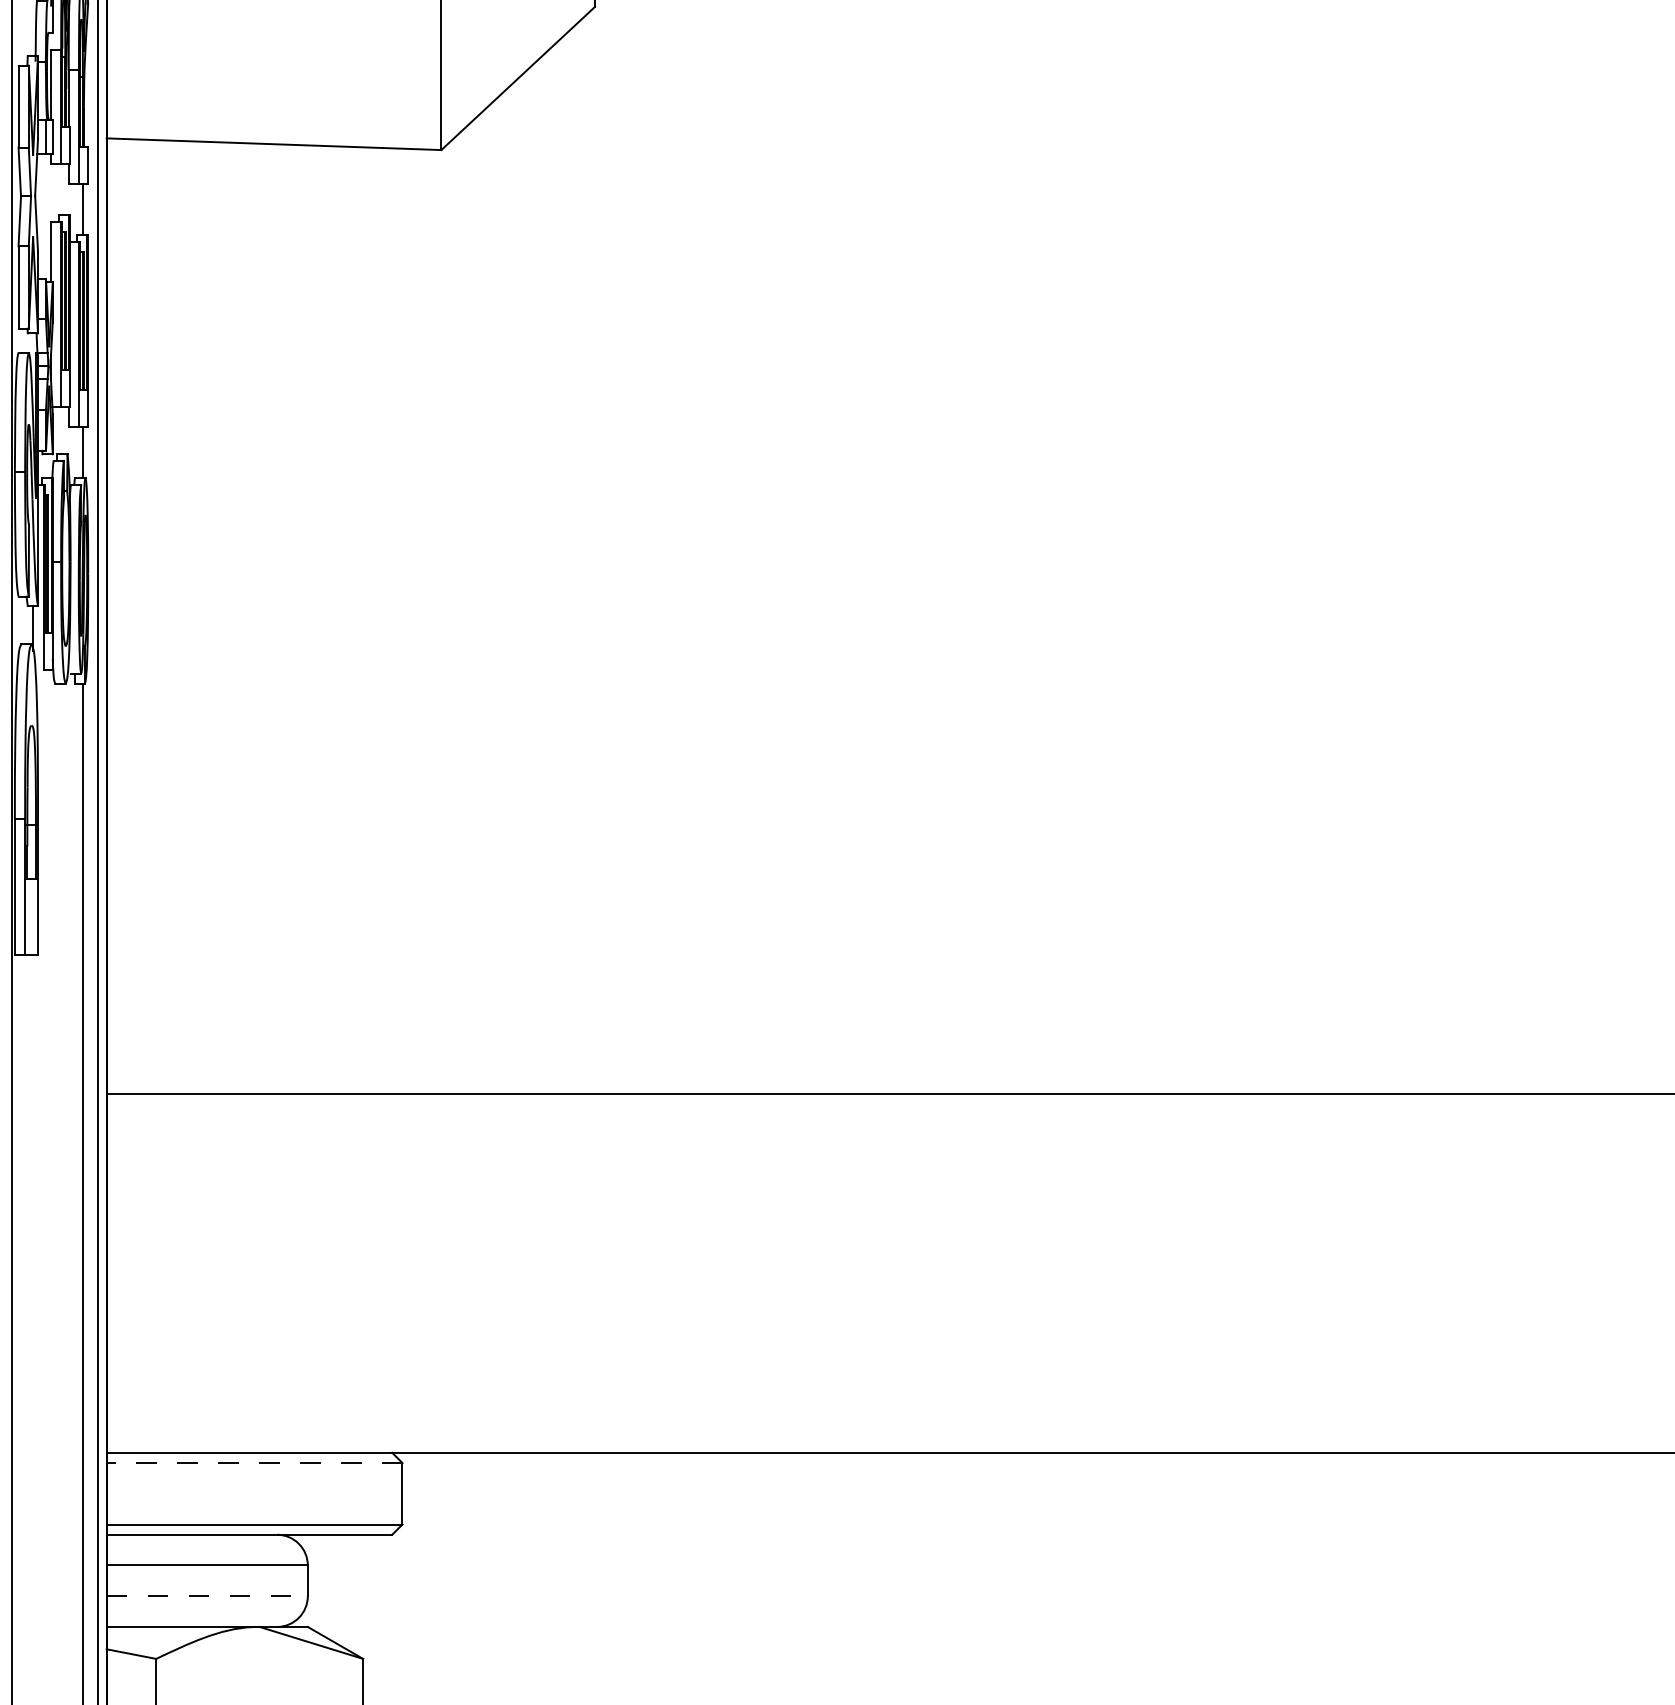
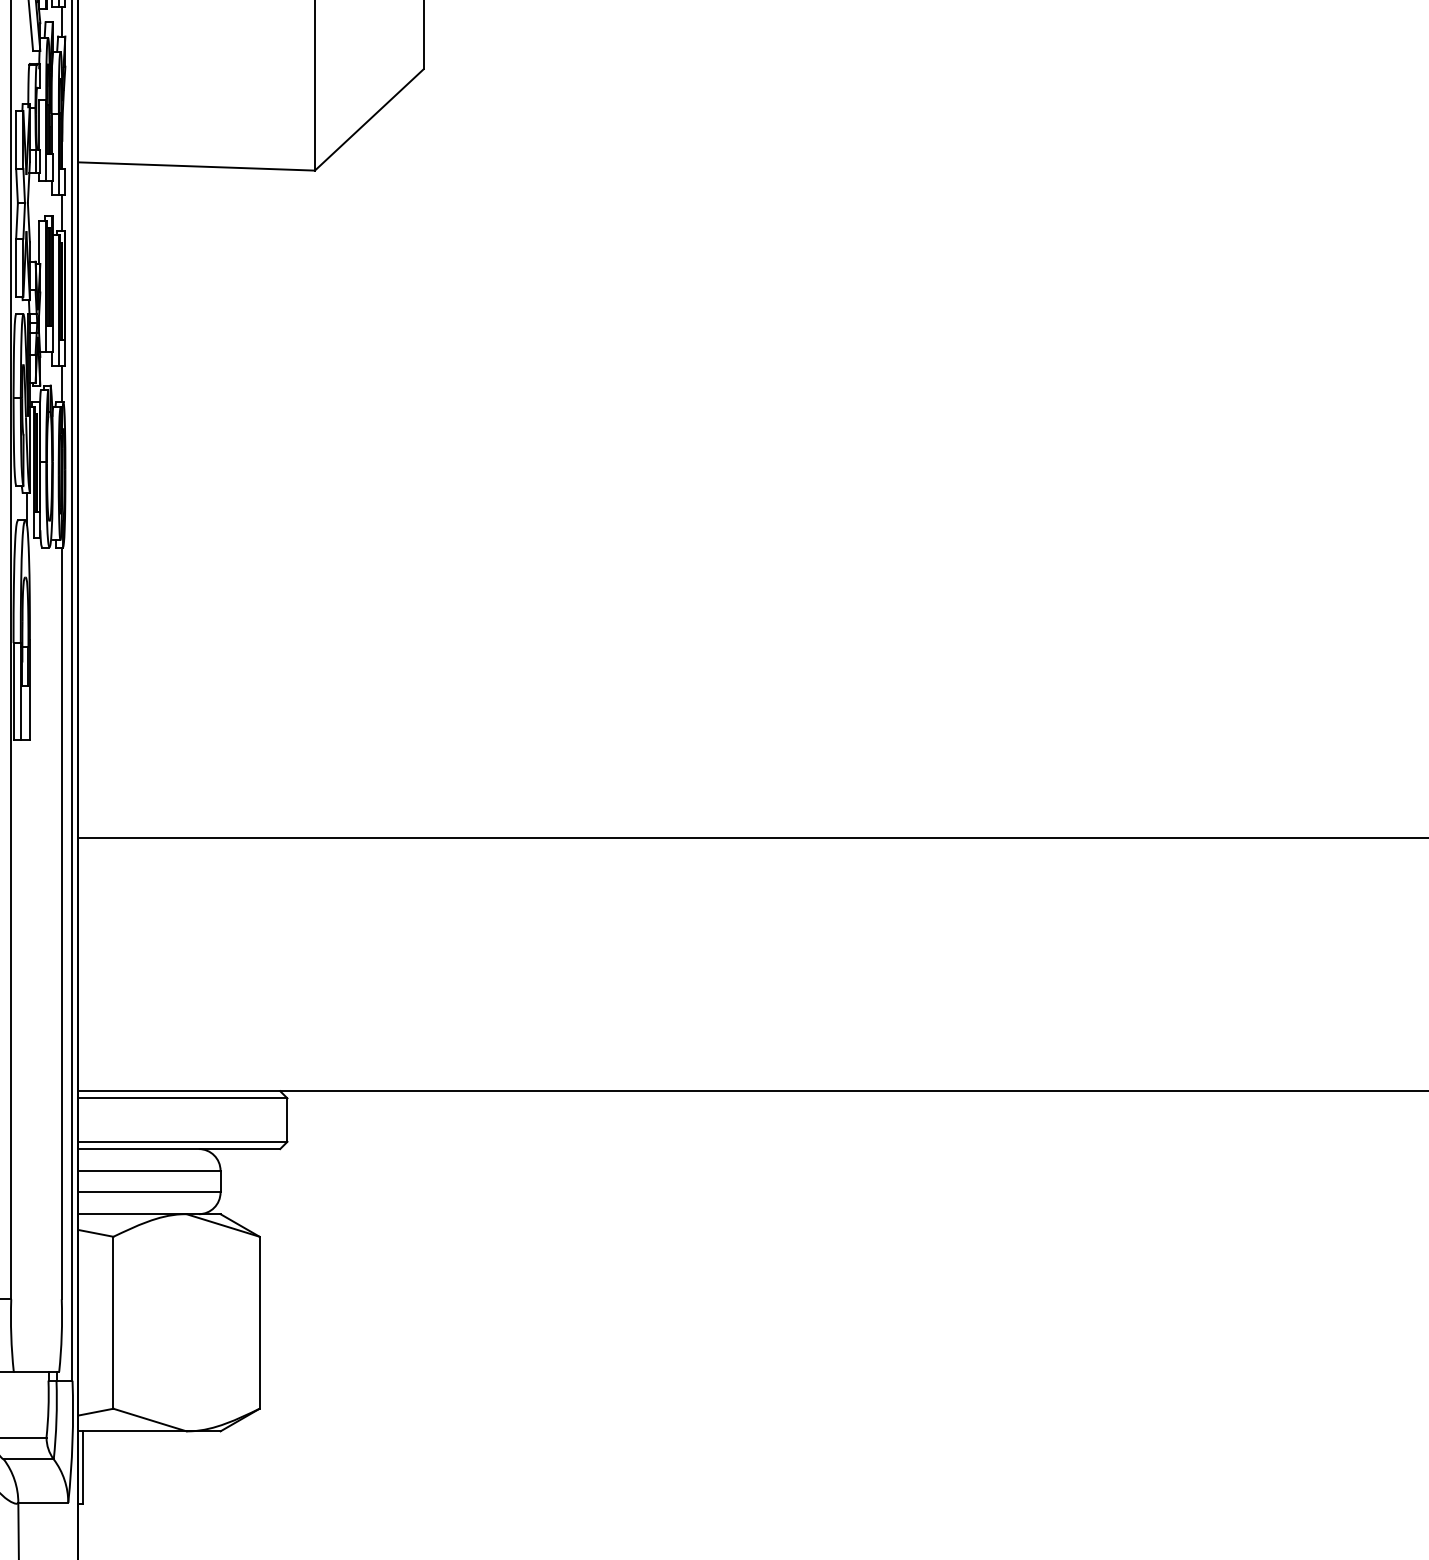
line: (253, 1463) -> (182, 1098), dashed -> solid
line: (207, 1596) -> (149, 1192), dashed -> solid

